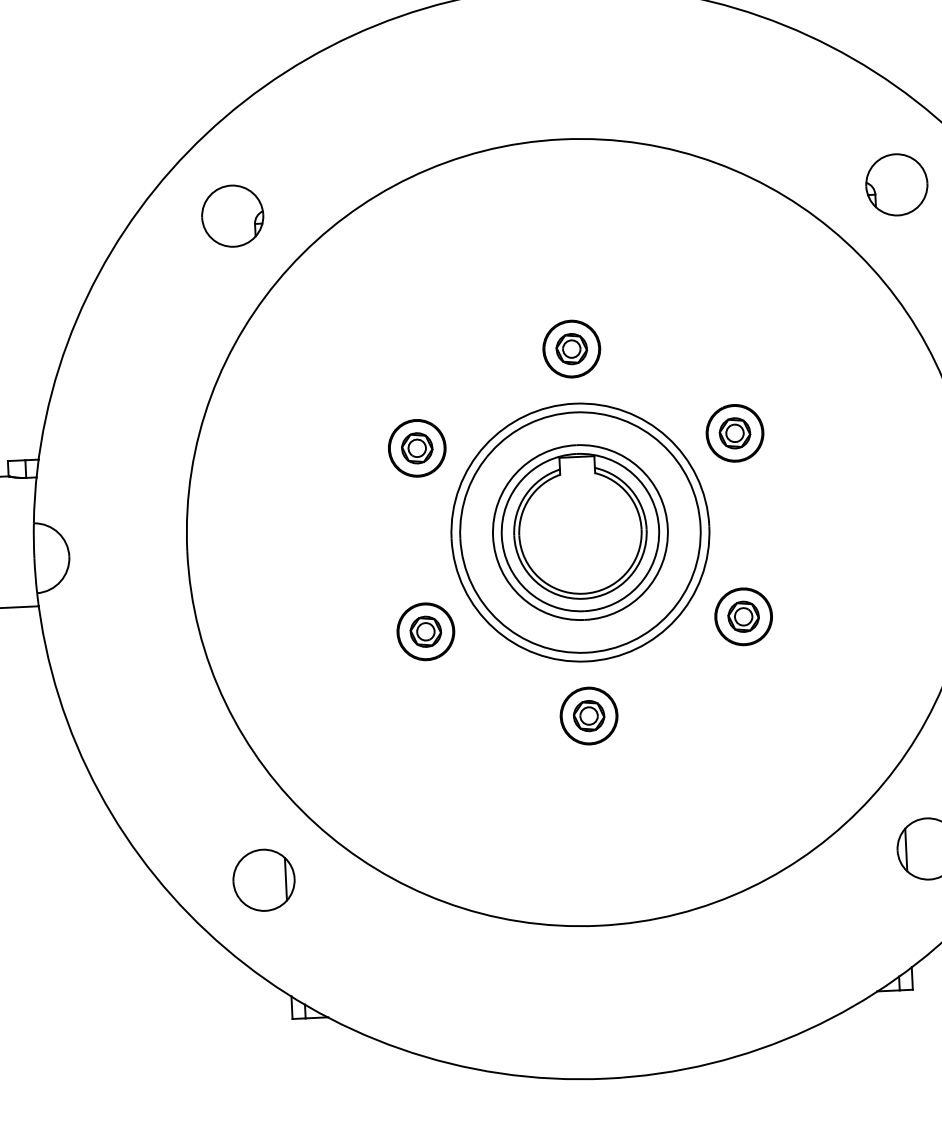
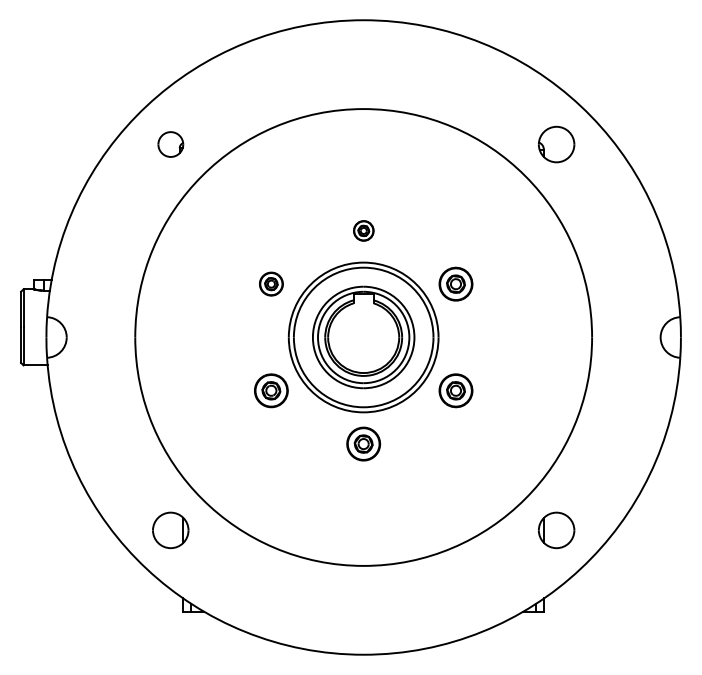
part: (232, 216) -> (170, 144), size x0.7
part: (571, 348) -> (363, 230), size x0.6
part: (417, 447) -> (271, 283), size x0.7

